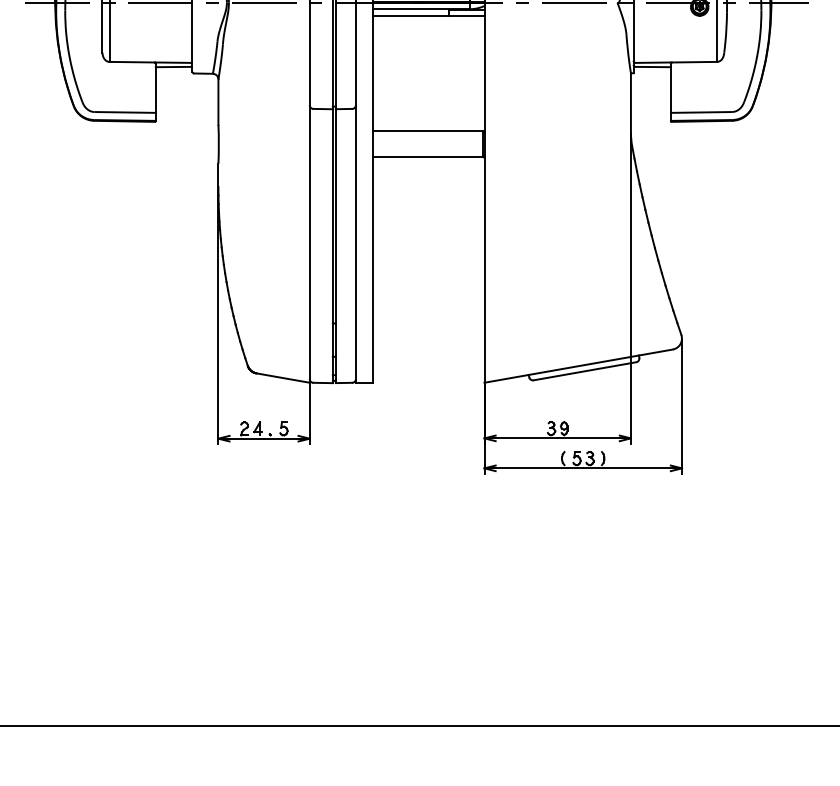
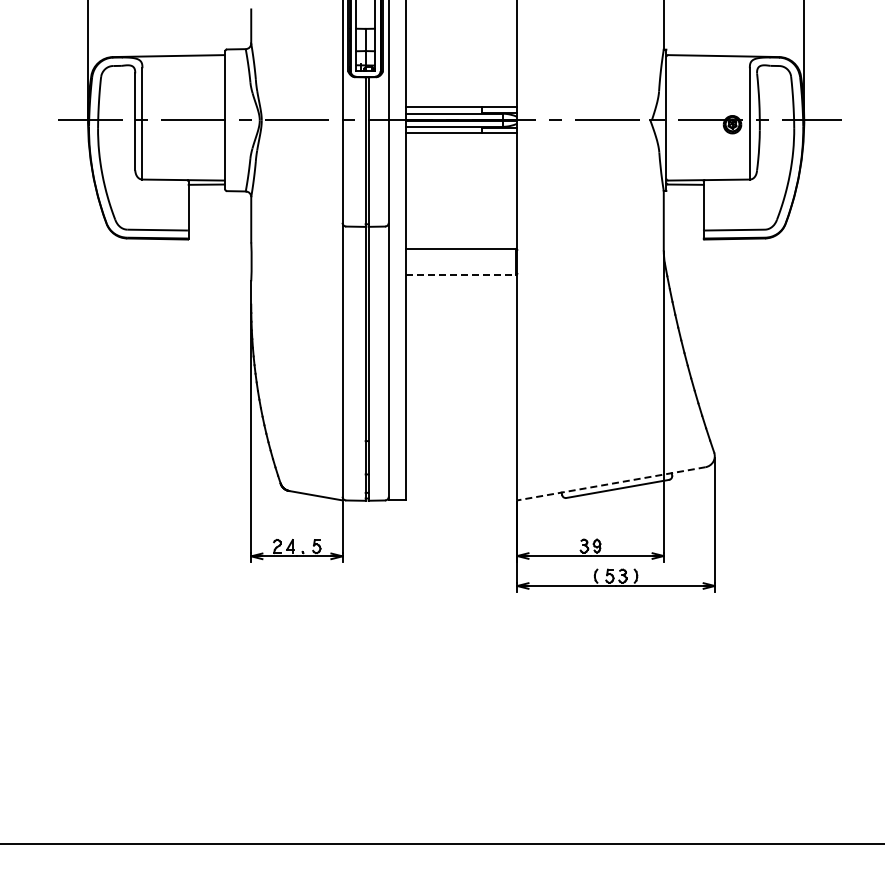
line: (428, 156) -> (461, 274), solid -> dashed
line: (578, 365) -> (611, 483), solid -> dashed

